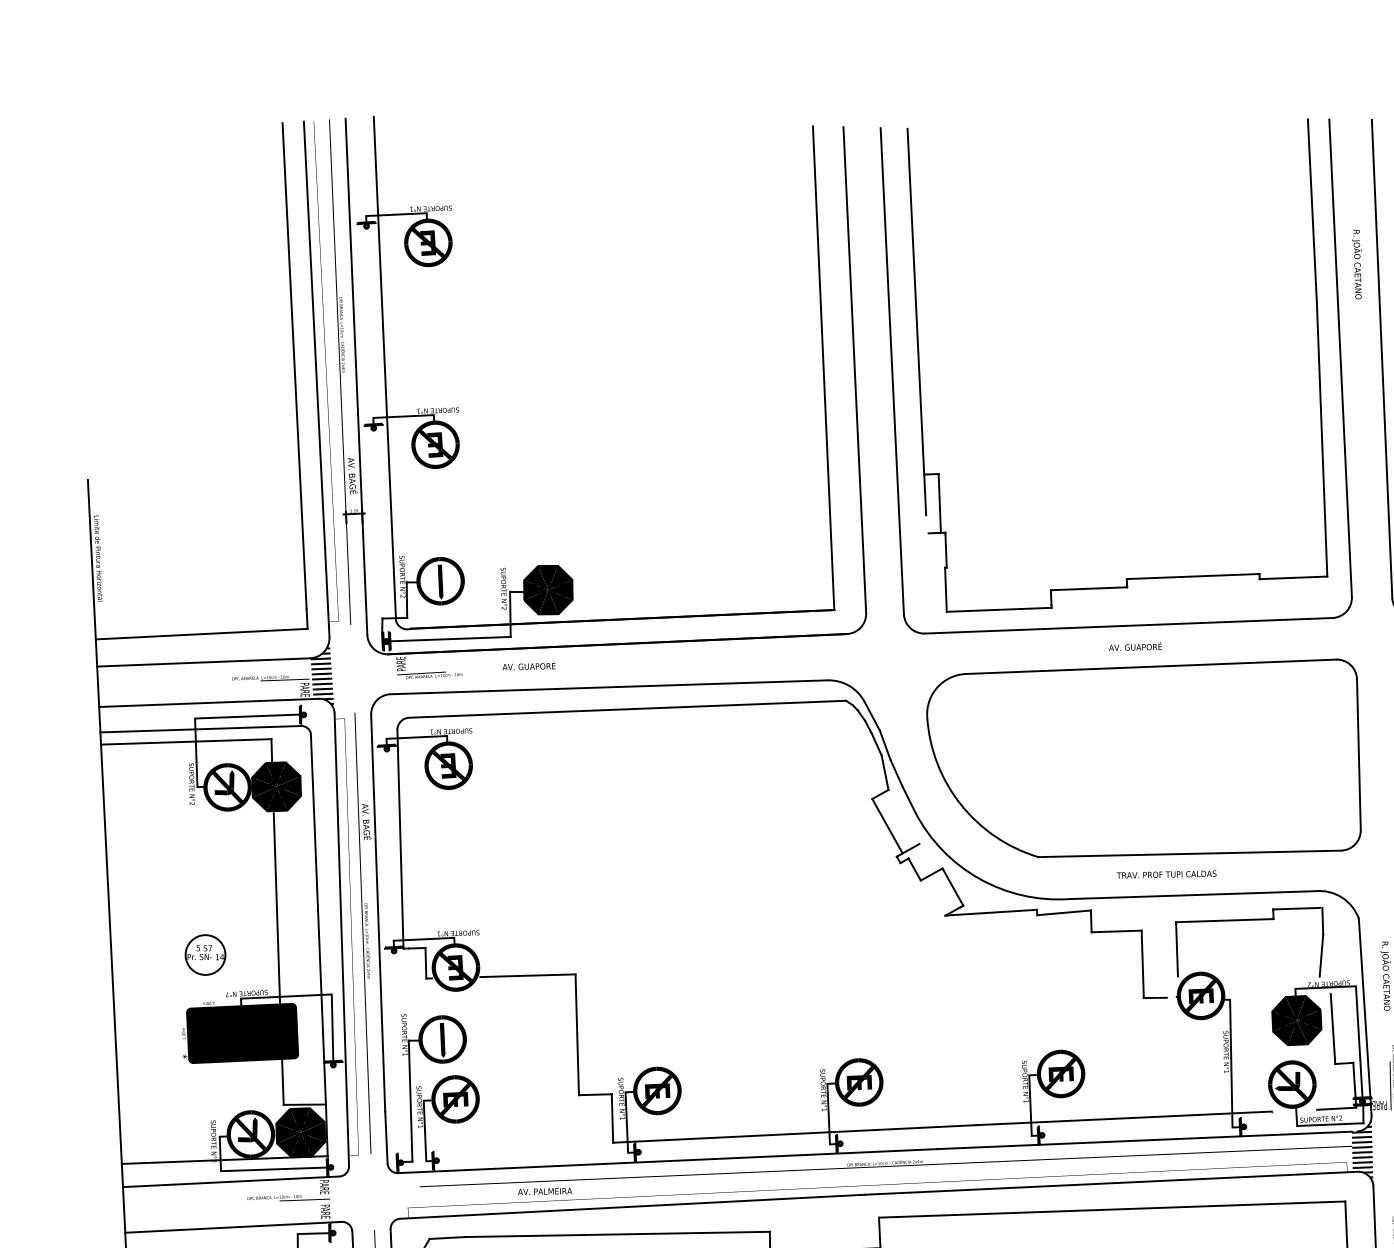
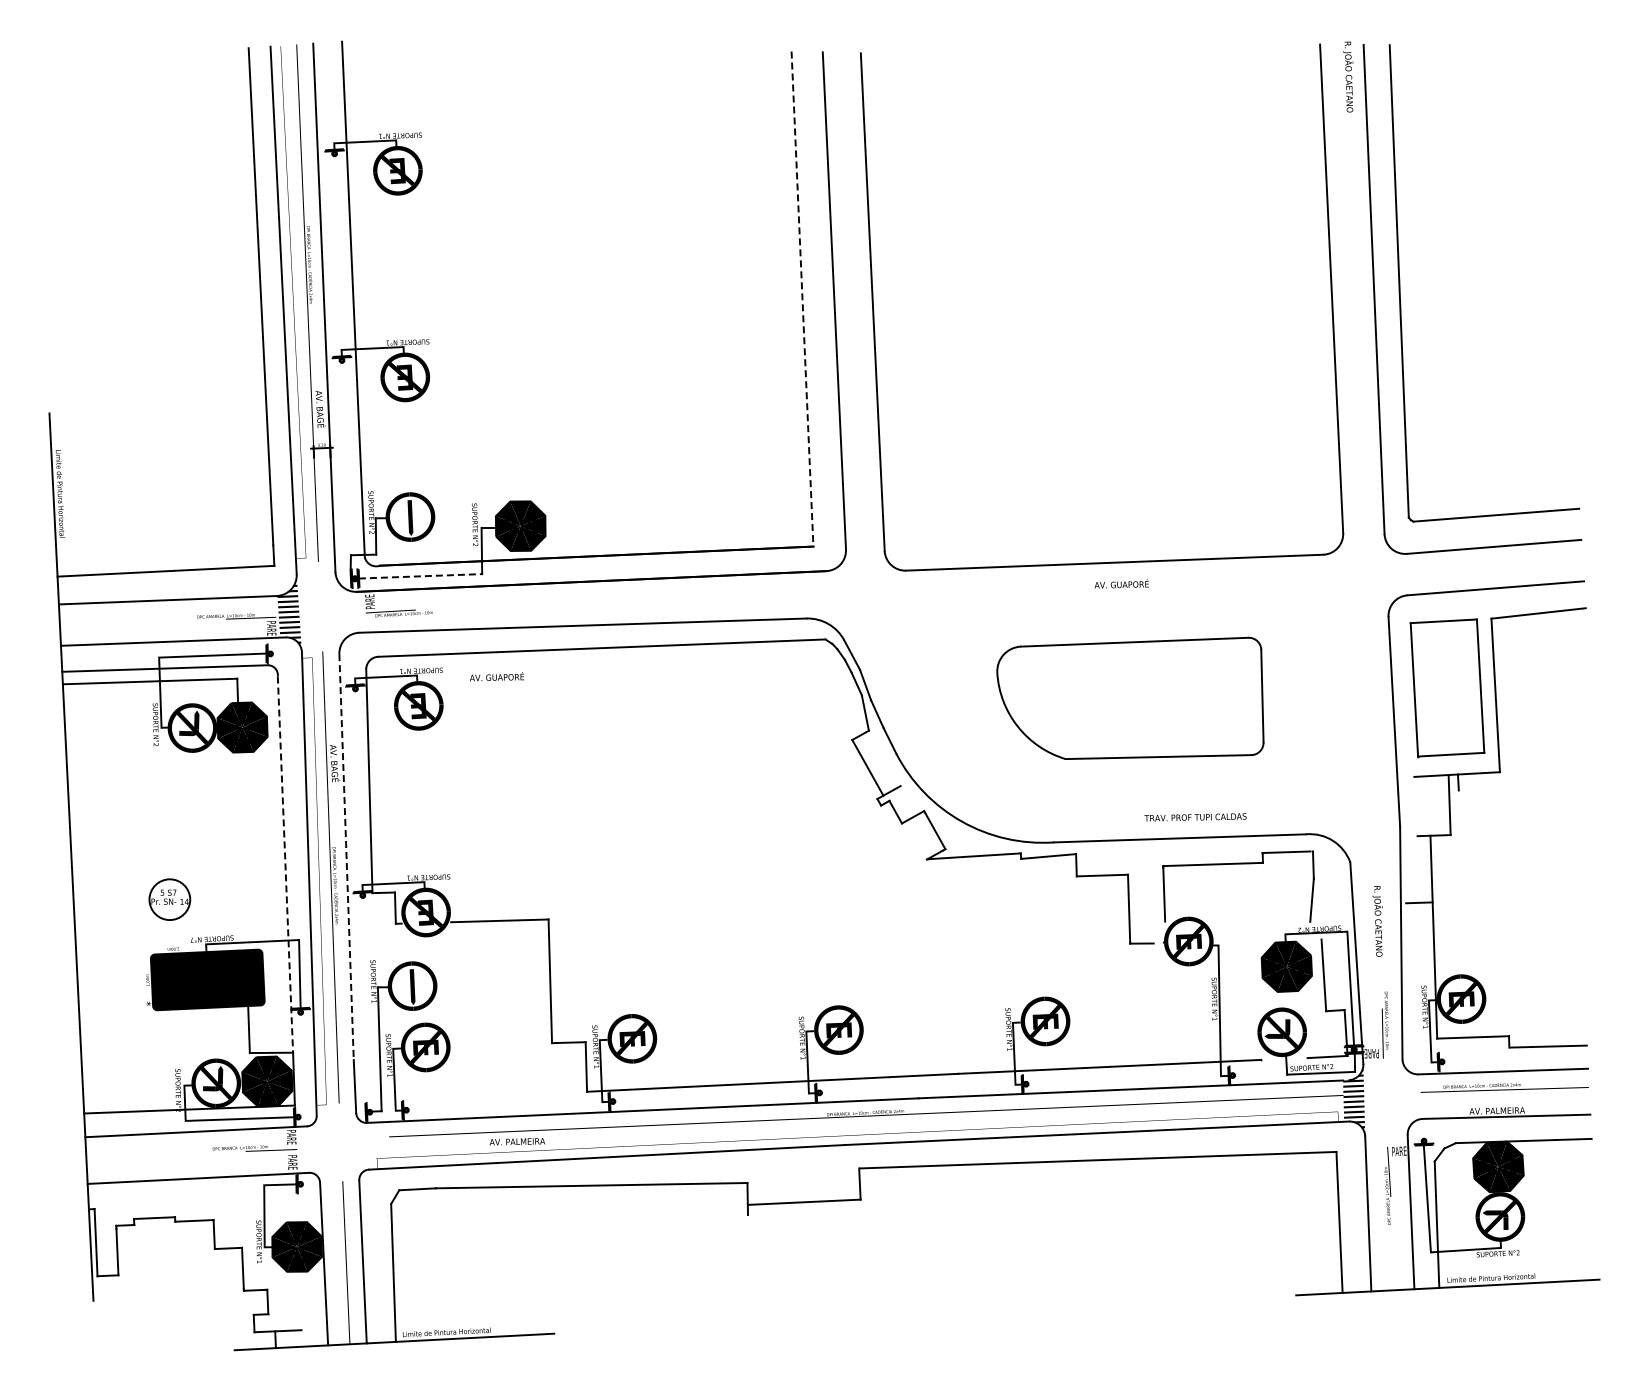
text: (1357, 264) -> (1348, 76), moved
part: (920, 367) -> (901, 298), removed
line: (823, 368) -> (802, 299), solid -> dashed
line: (450, 639) -> (420, 576), solid -> dashed
text: (529, 665) -> (497, 676), moved
part: (1144, 758) -> (1130, 698), size x0.6
text: (1166, 874) -> (1195, 817), moved
line: (276, 908) -> (242, 852), removed
line: (378, 913) -> (346, 857), solid -> dashed
line: (318, 921) -> (285, 865), solid -> dashed

